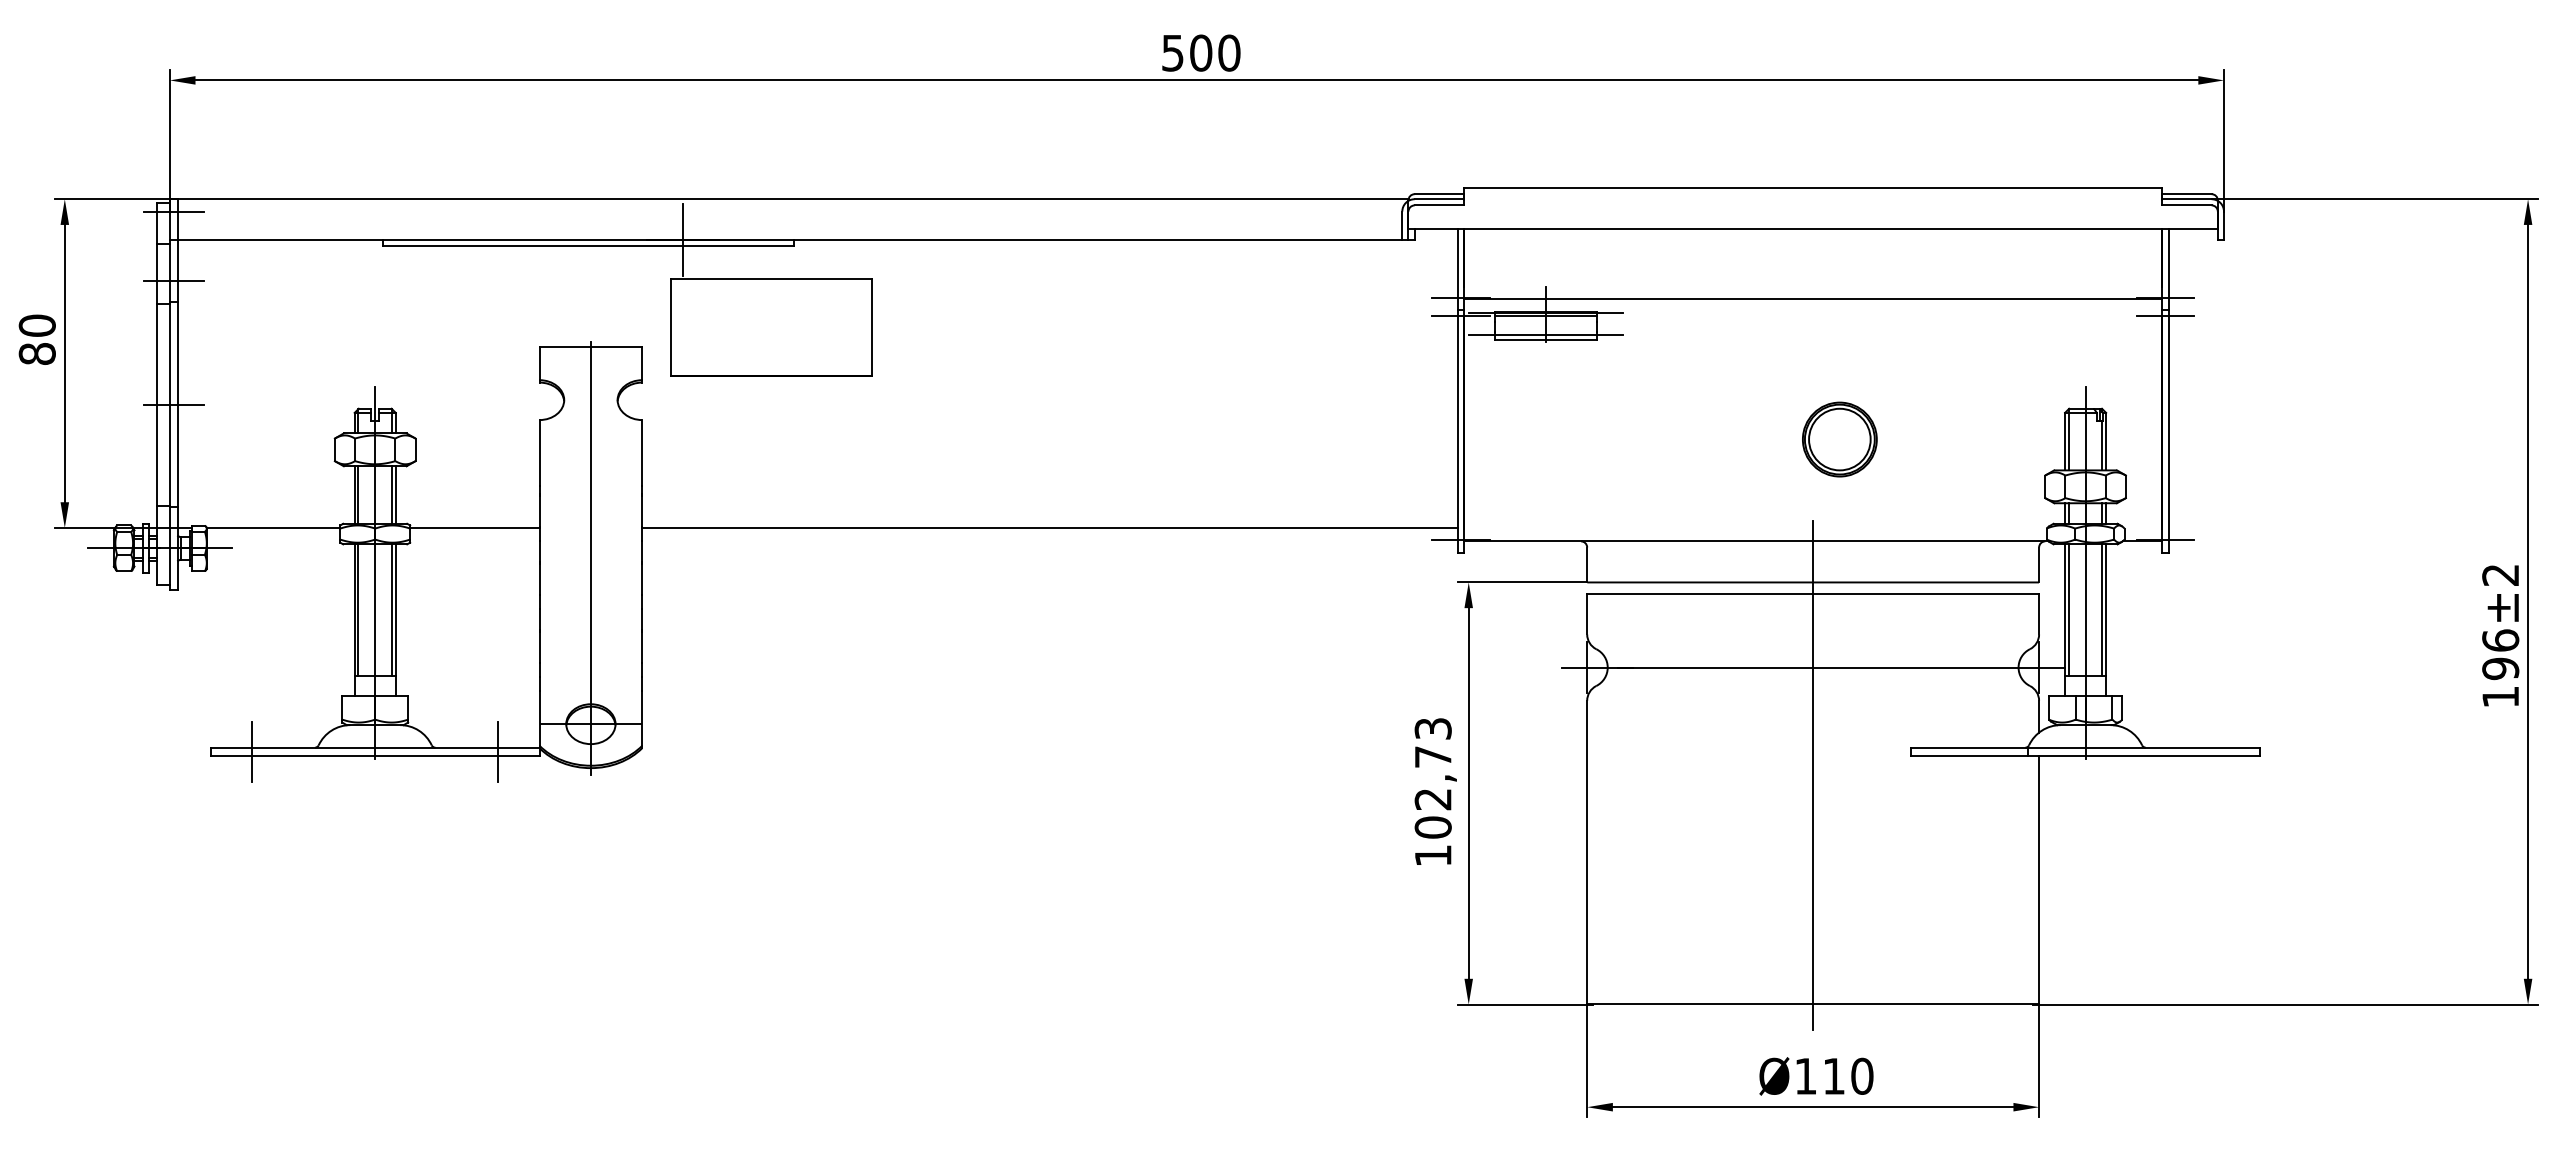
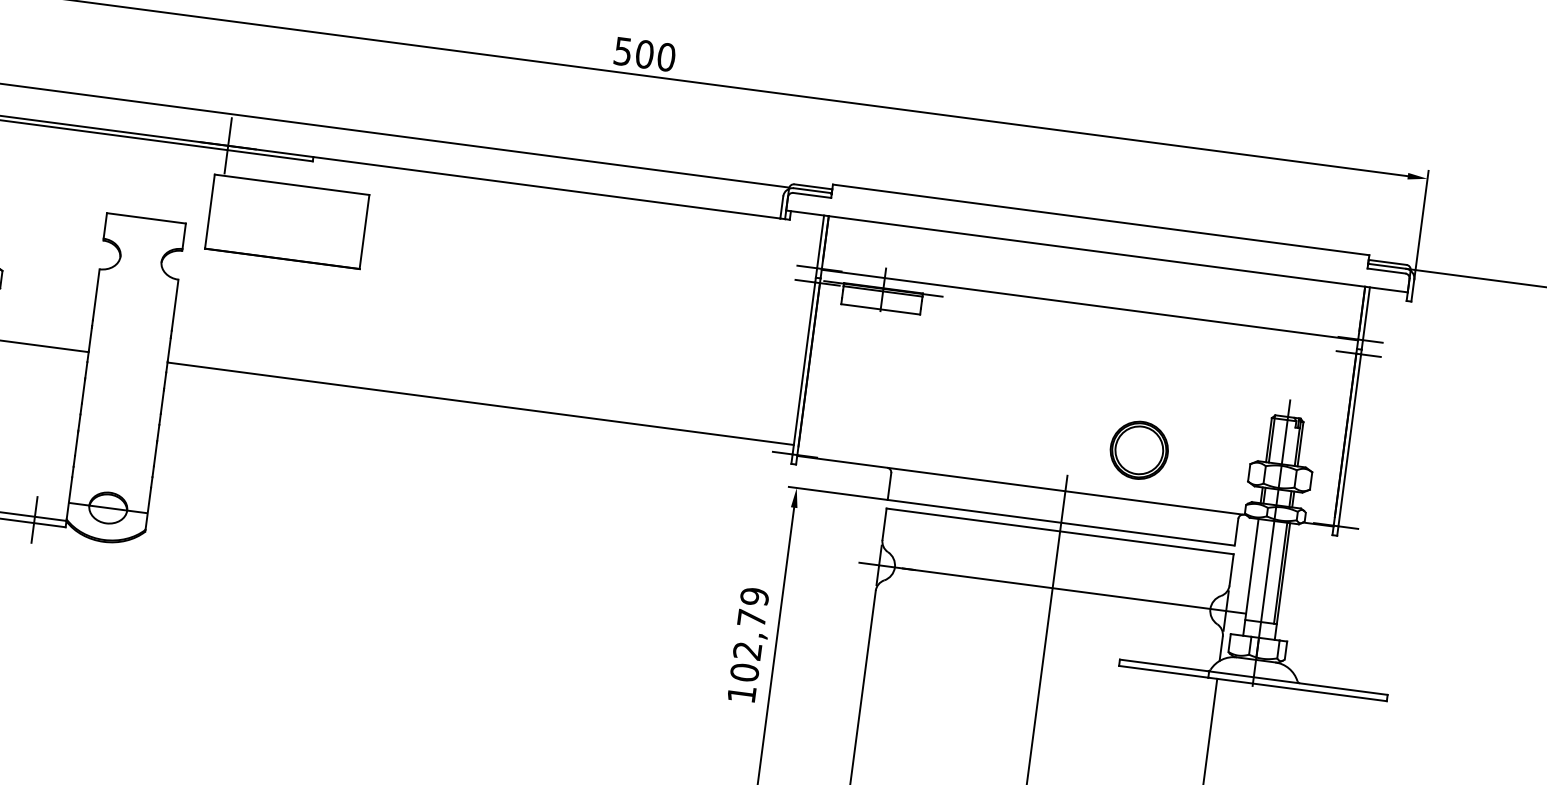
line: (1546, 334) -> (881, 305), removed
part: (1839, 439) -> (1139, 450), moved
line: (590, 558) -> (124, 380), removed
line: (2068, 609) -> (1254, 569), removed
text: (1432, 728) -> (754, 596), 102,73 -> 102,79

